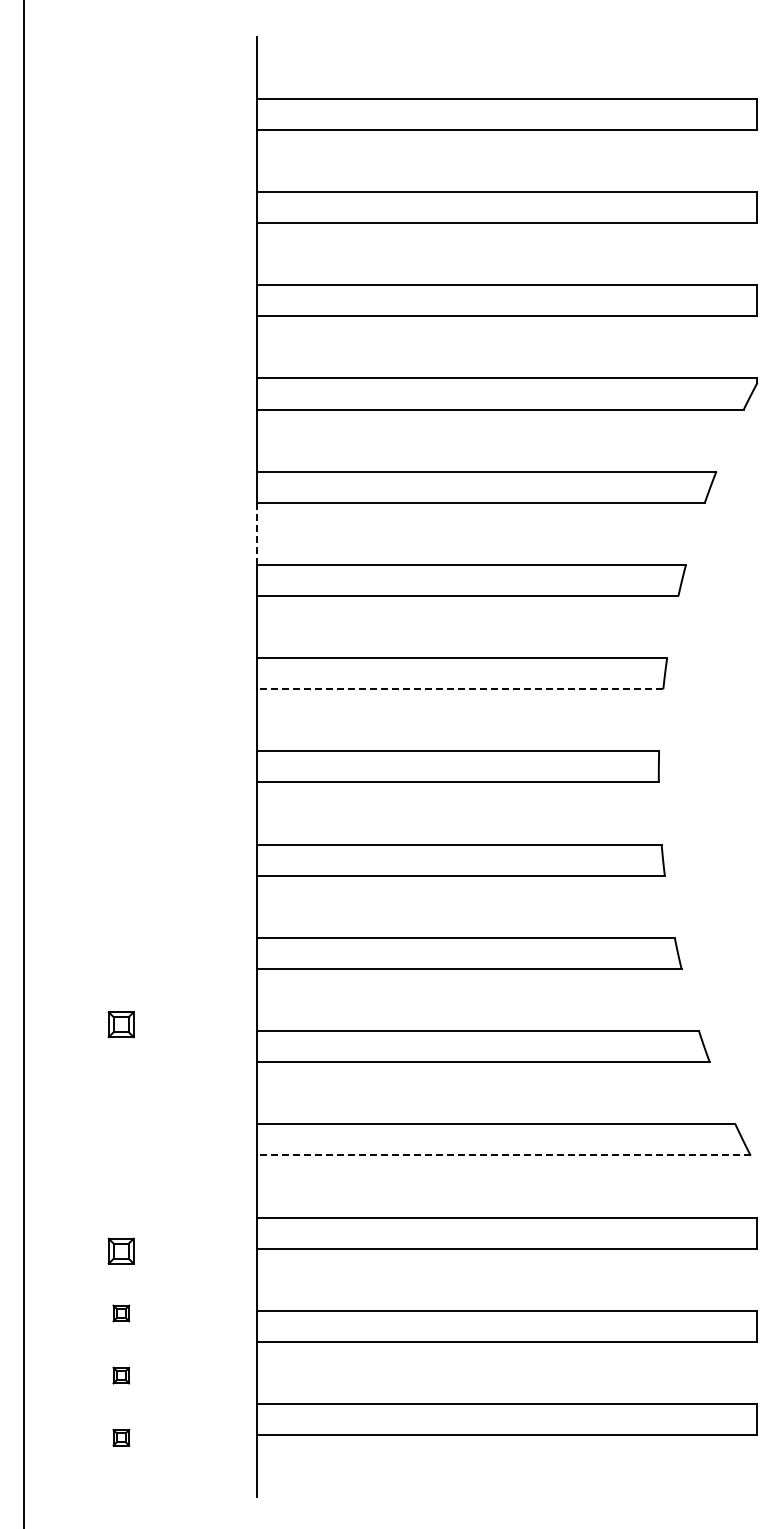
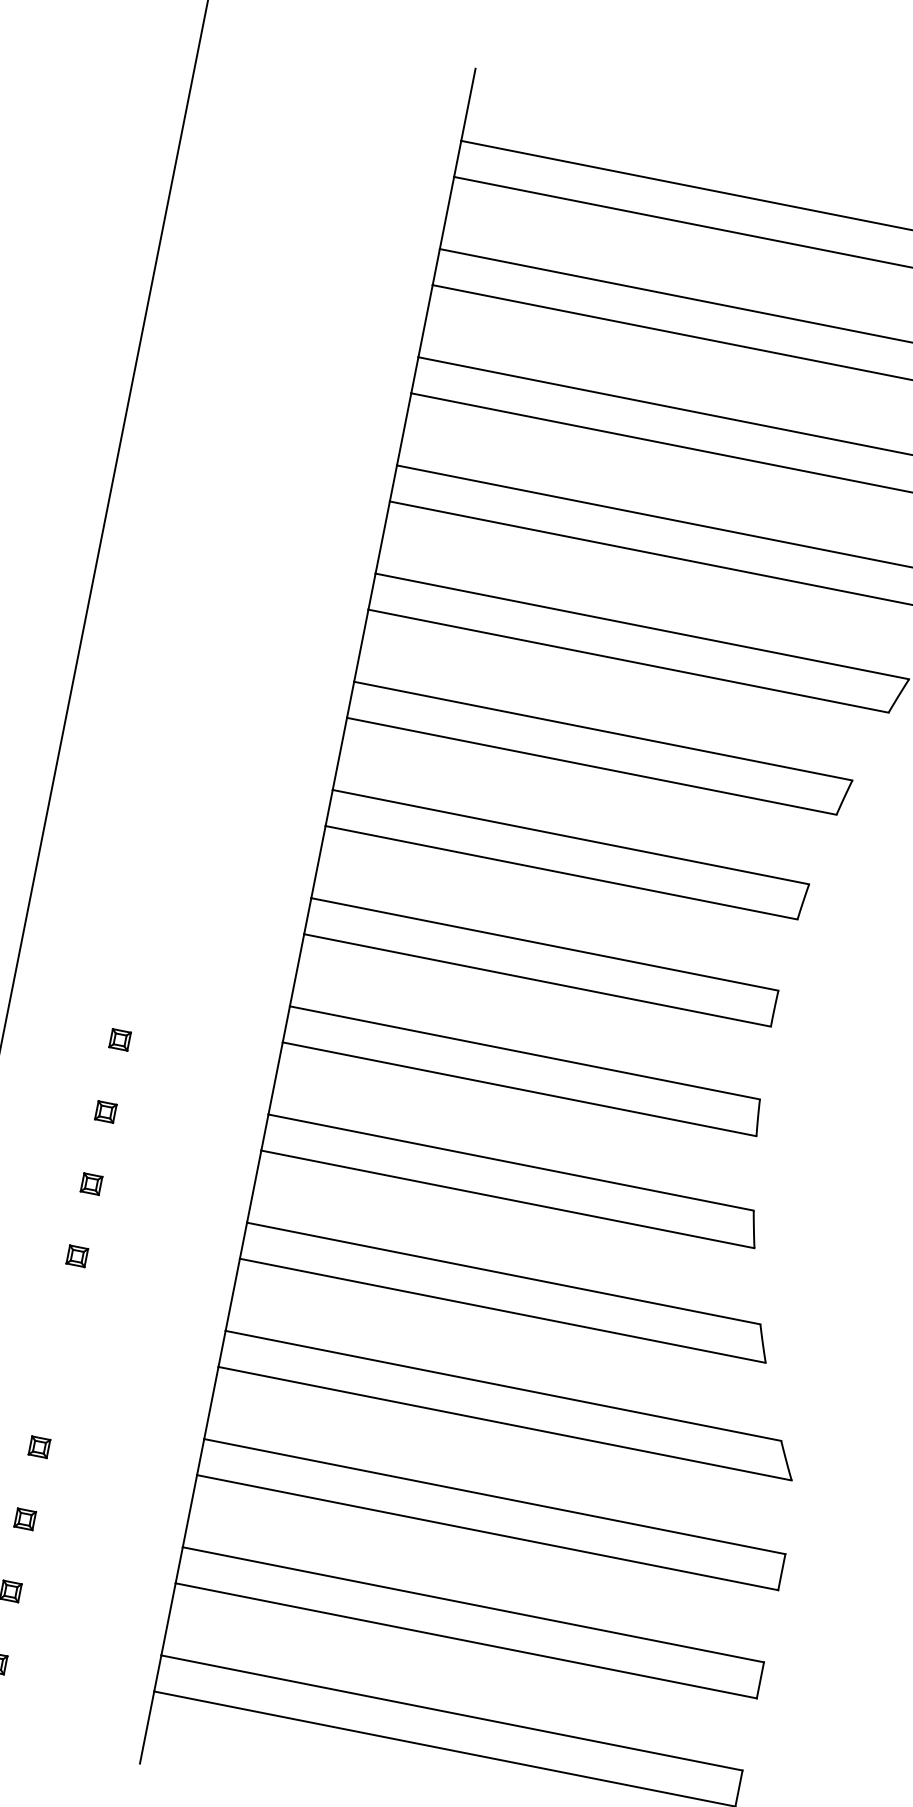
line: (256, 534) -> (361, 646), dashed -> solid
line: (459, 689) -> (560, 872), dashed -> solid
part: (121, 900) -> (120, 1040), added
part: (121, 962) -> (106, 1112), added
part: (121, 1024) -> (91, 1184), size x0.62
part: (121, 1086) -> (77, 1256), added
line: (503, 1155) -> (504, 1423), dashed -> solid
part: (121, 1251) -> (39, 1447), size x0.62

